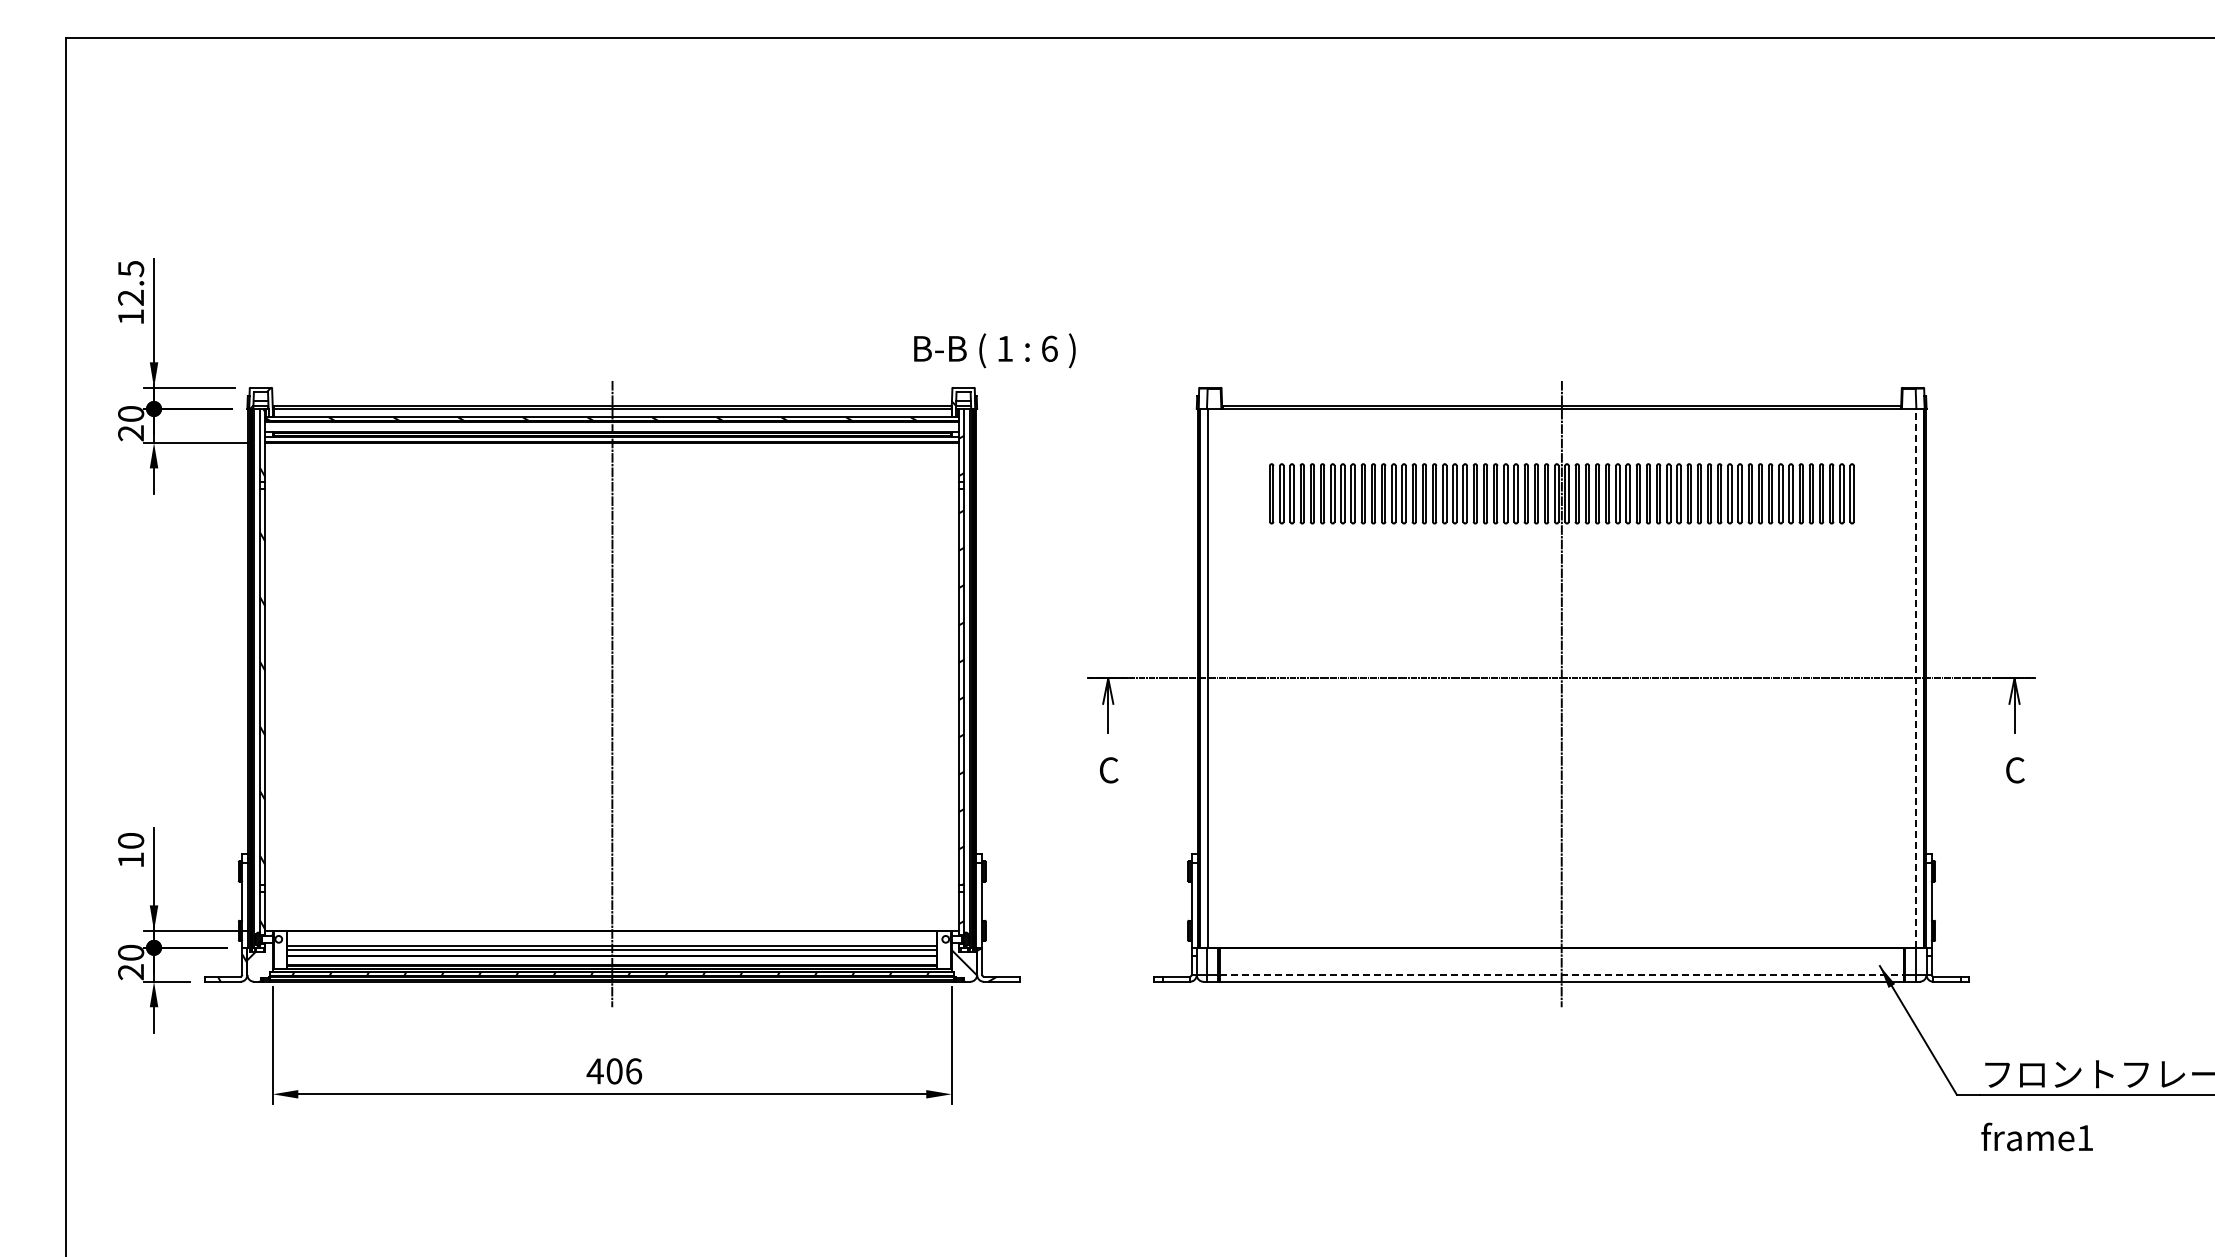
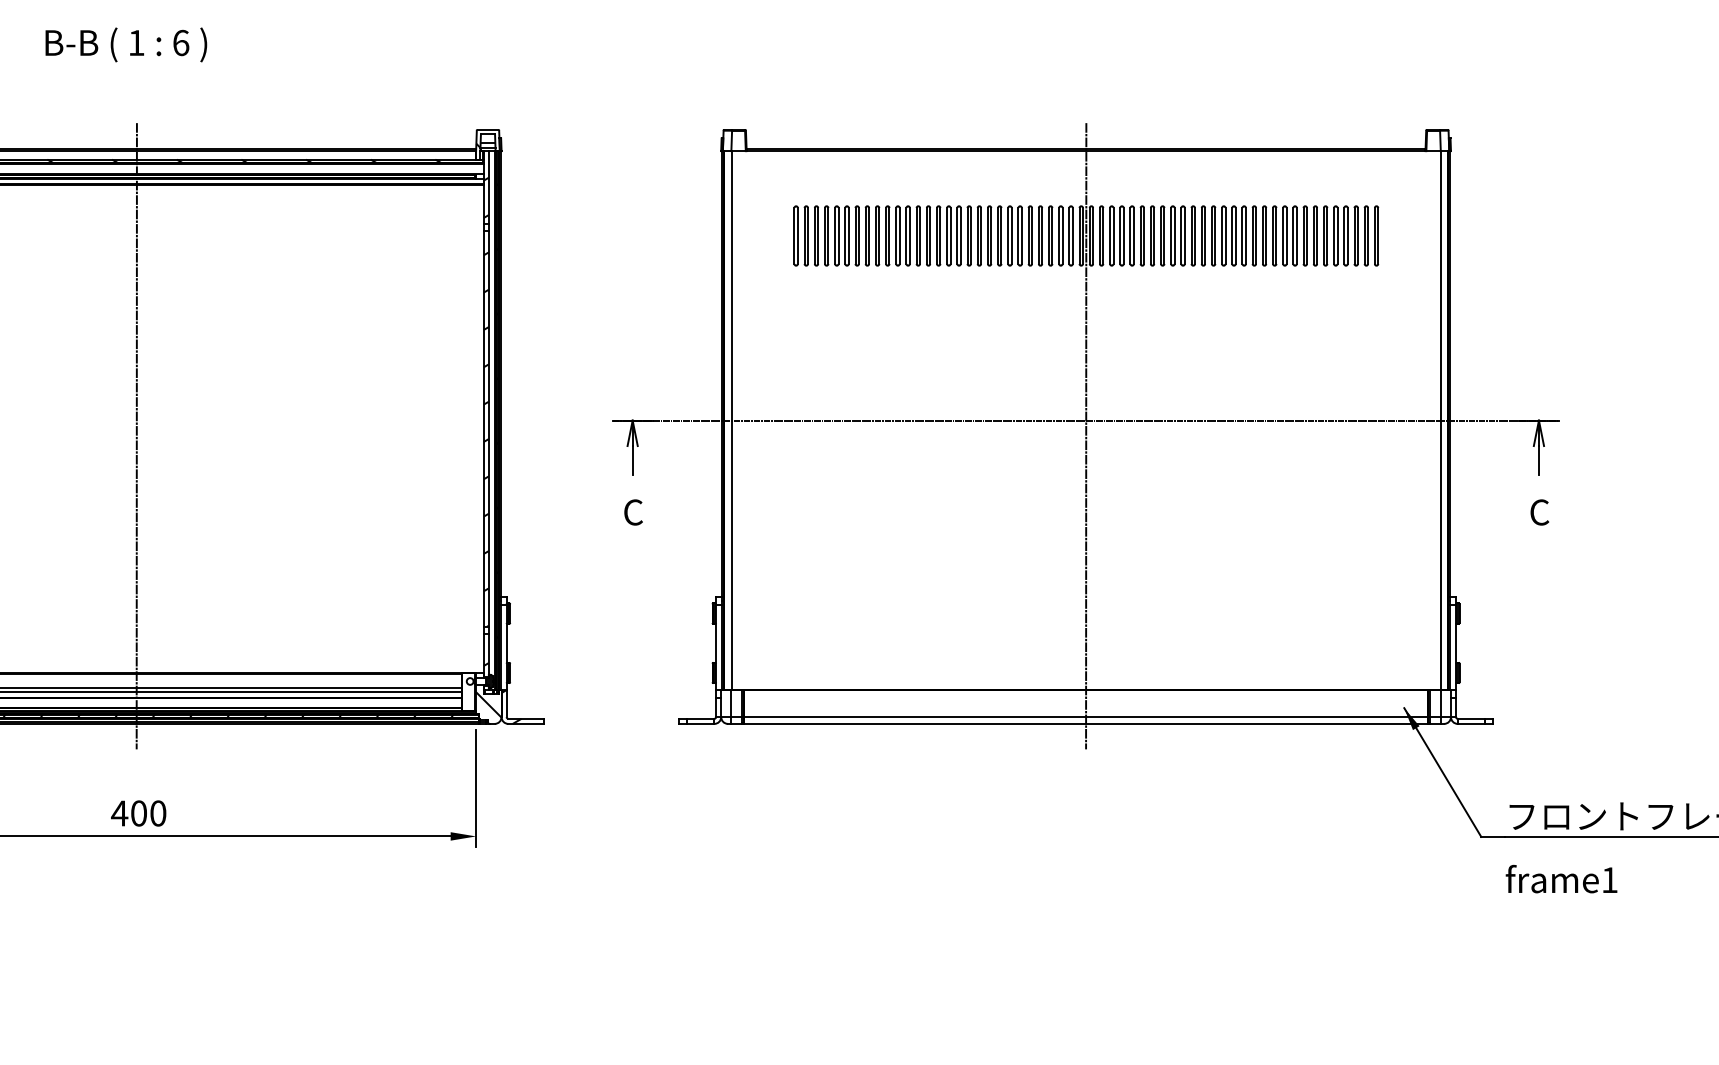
text: (994, 350) -> (125, 44), moved
line: (1916, 677) -> (1440, 419), dashed -> solid
line: (1561, 974) -> (1085, 716), dashed -> solid
text: (634, 1071) -> (158, 813), 406 -> 400

